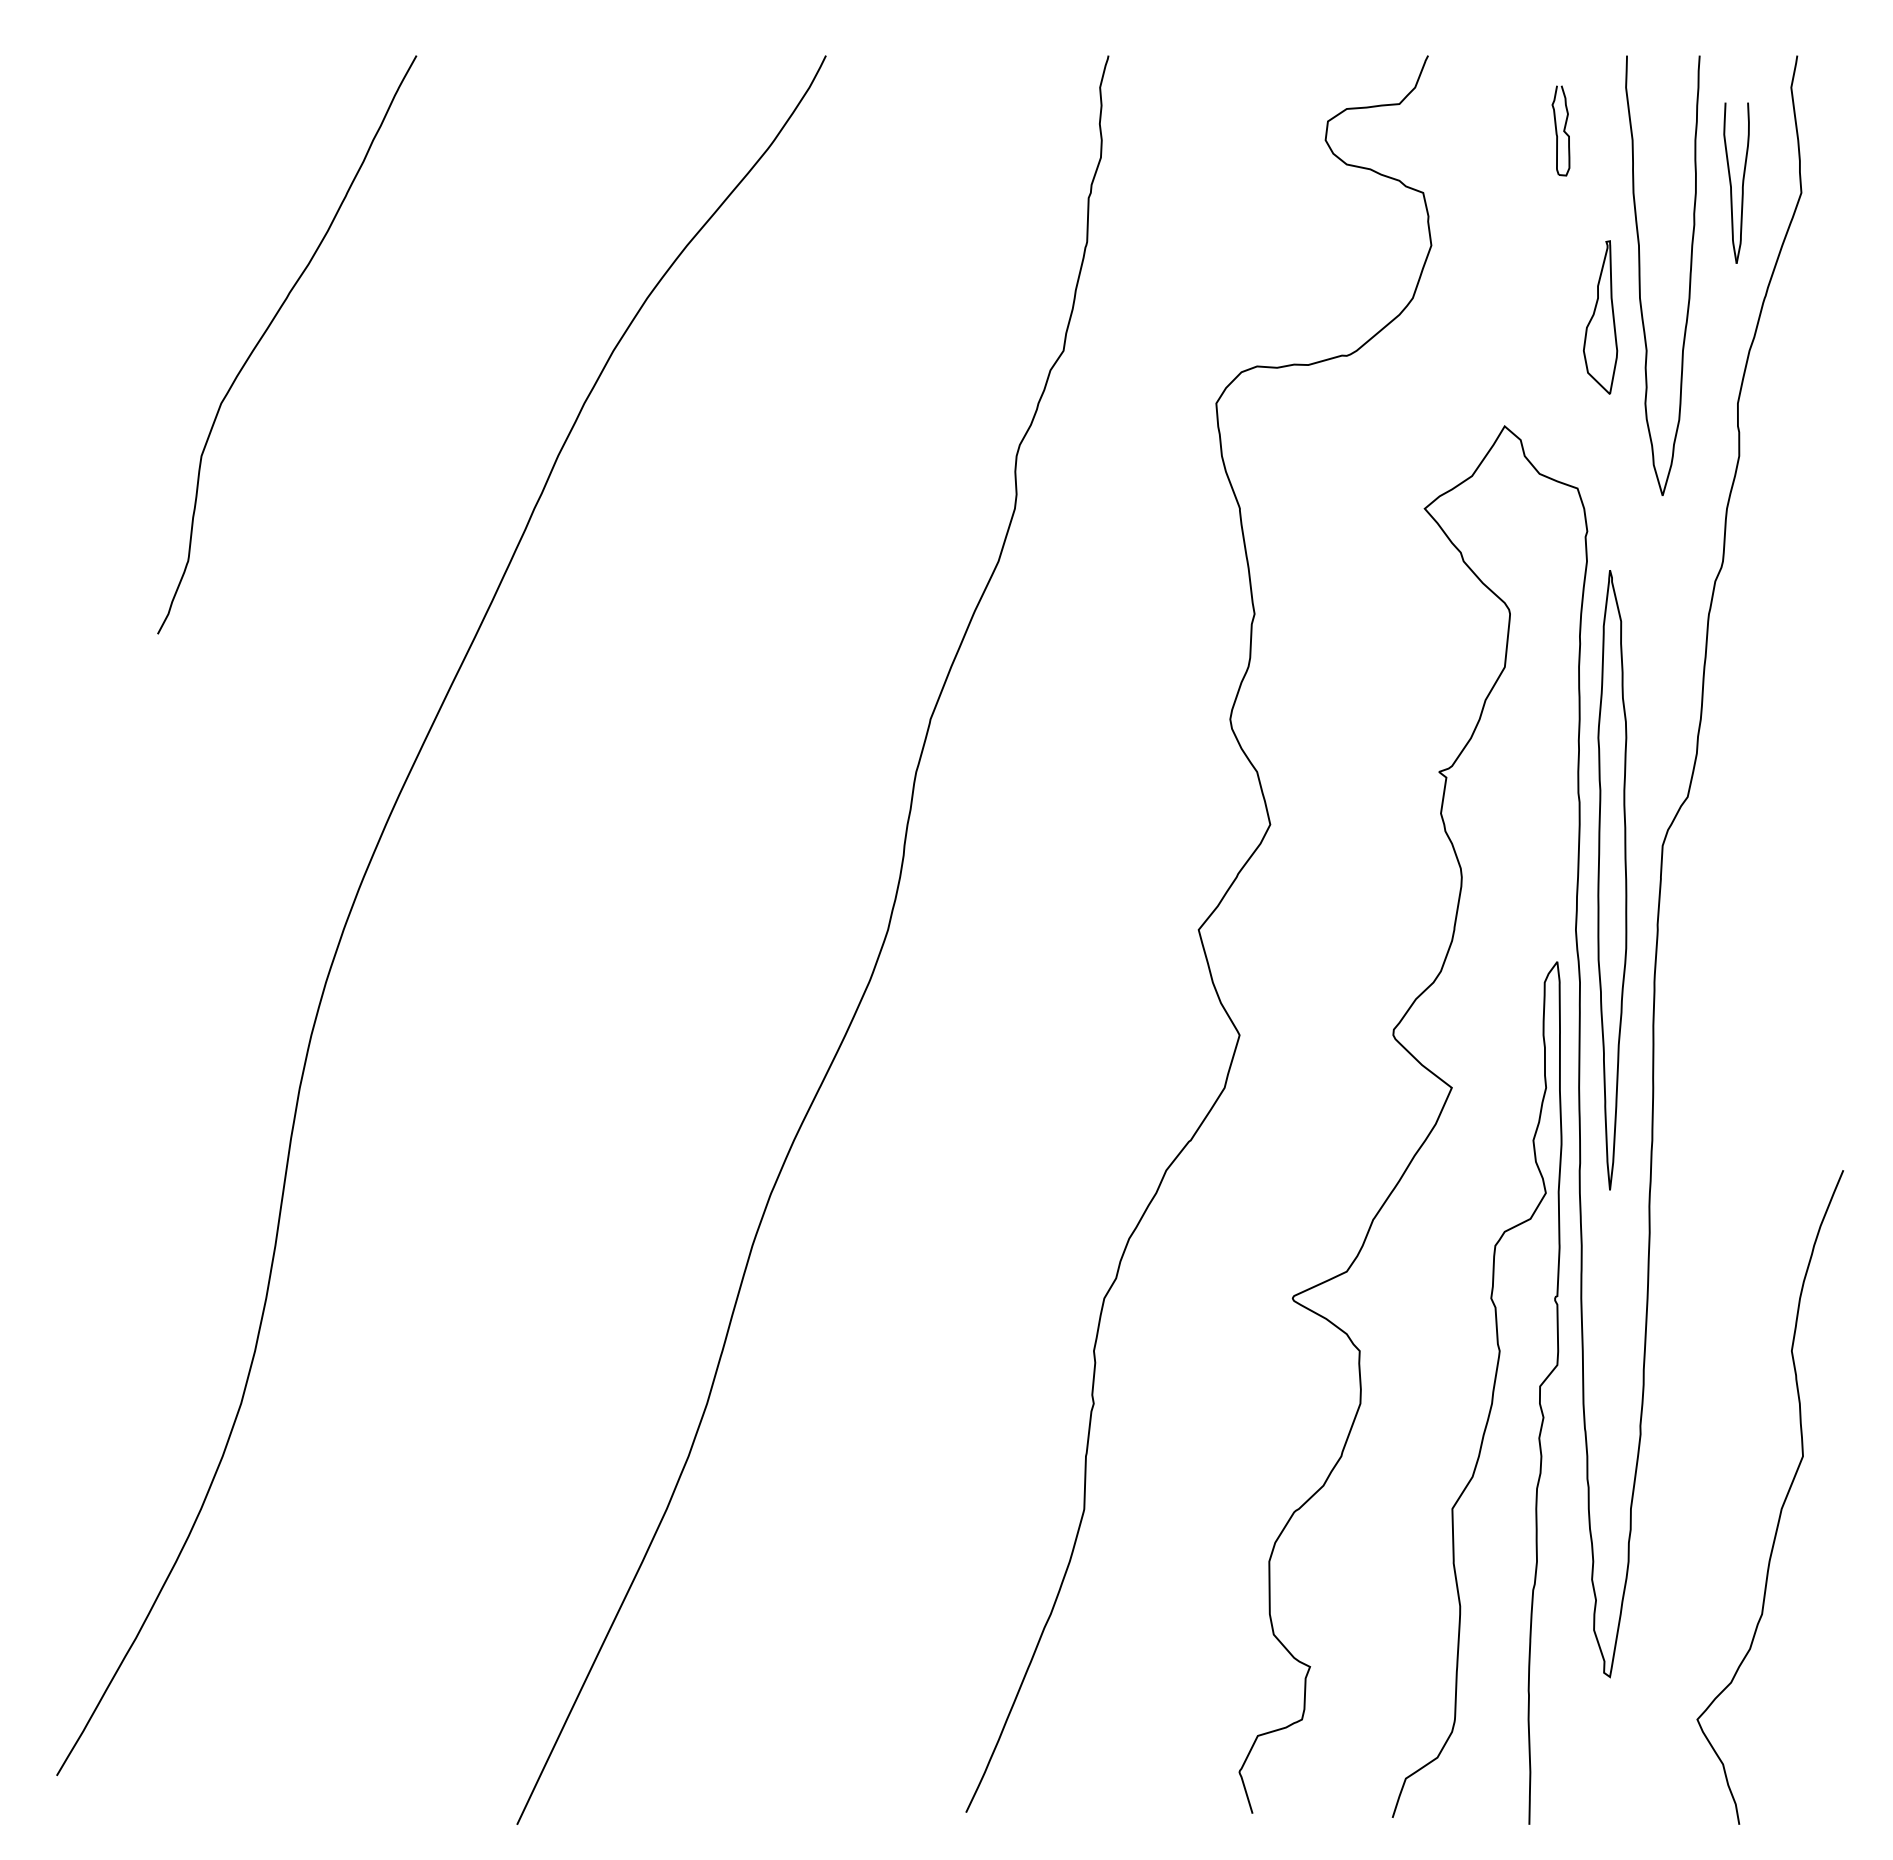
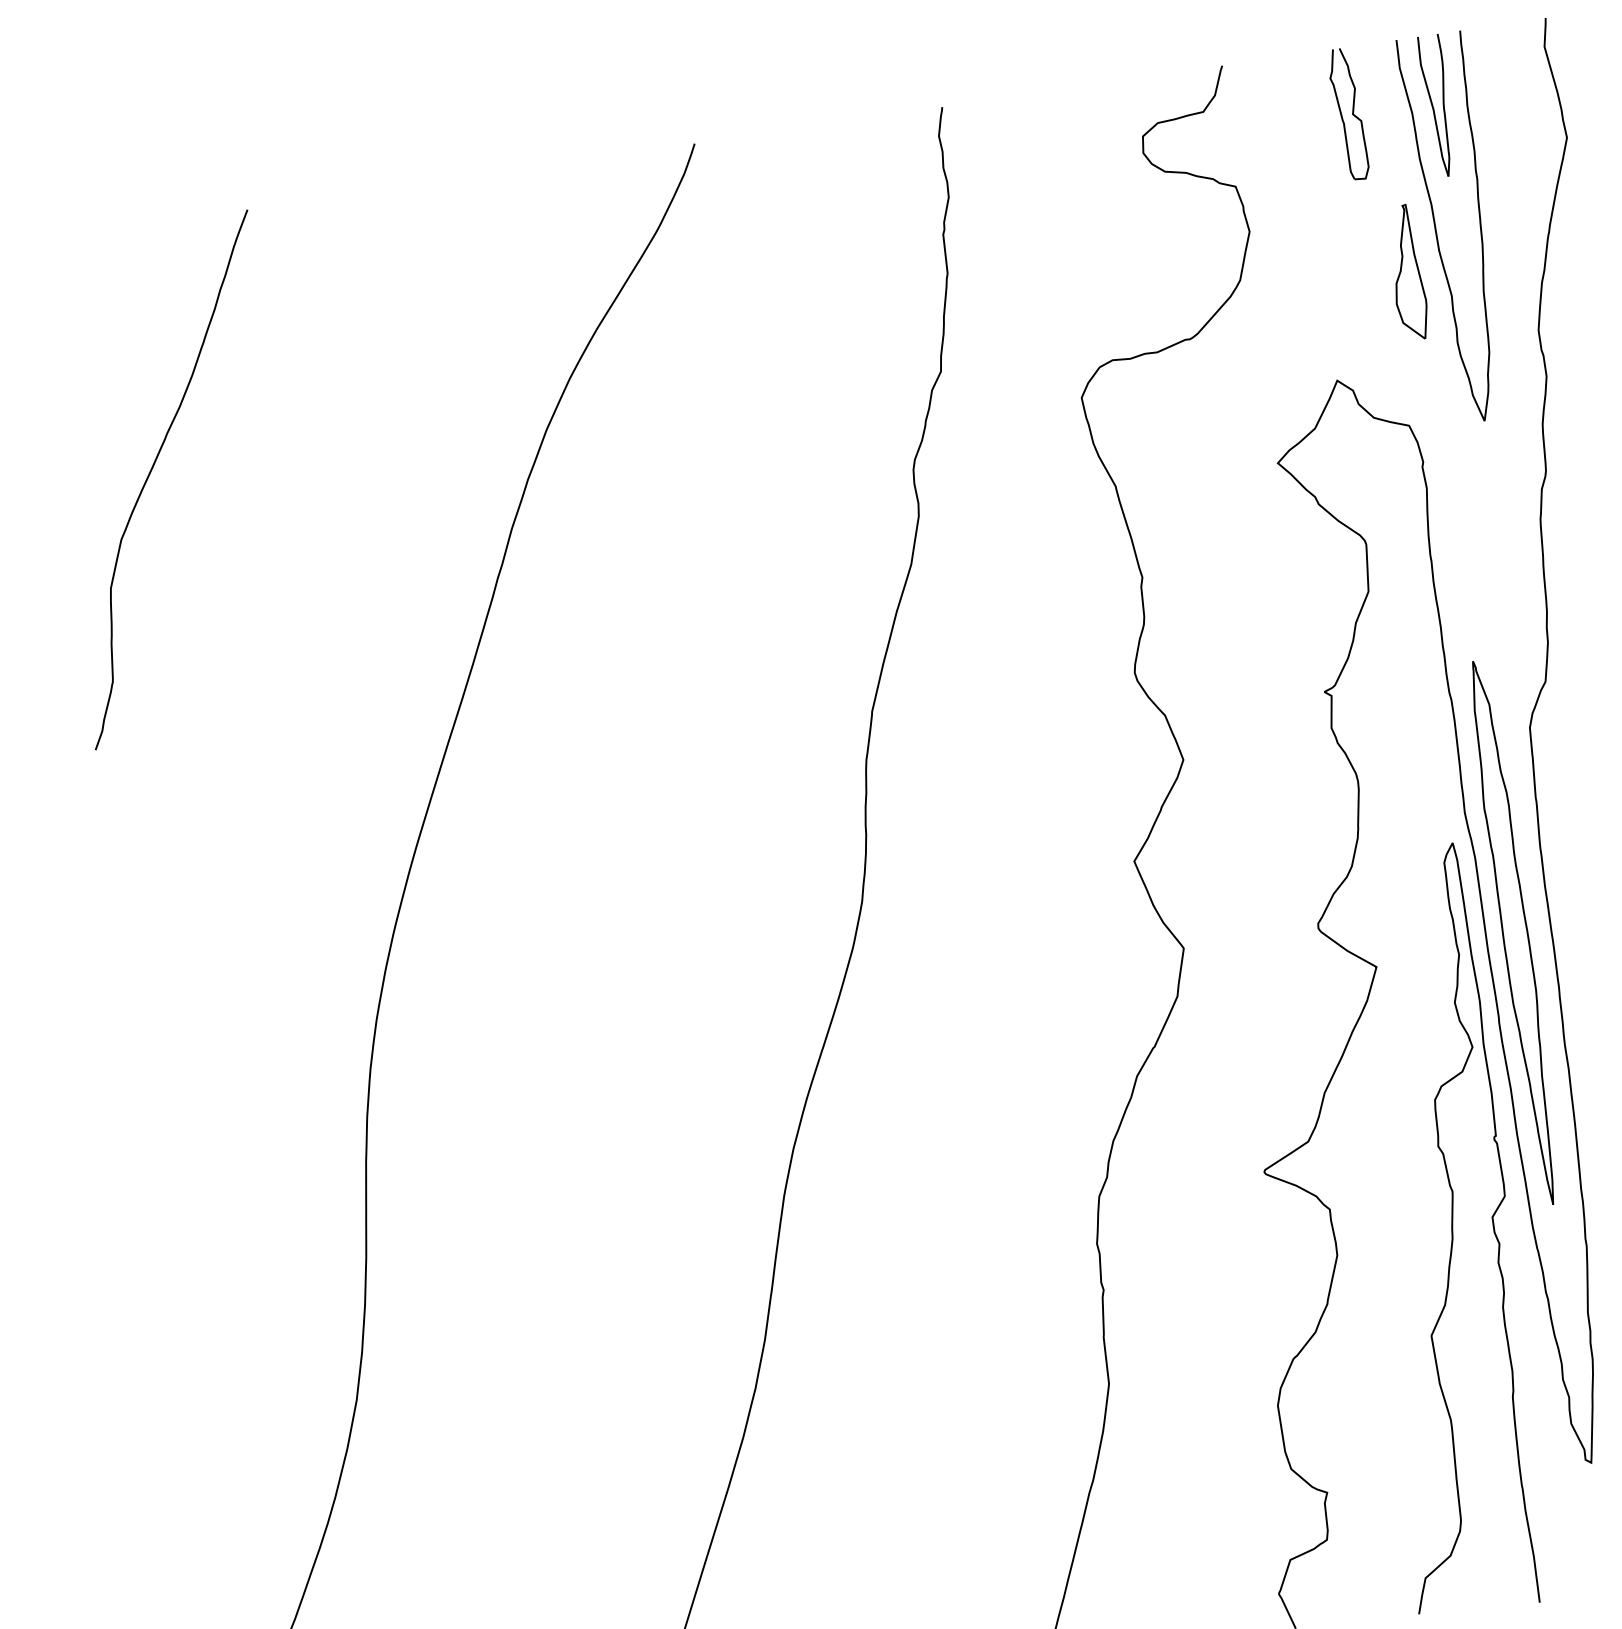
part: (1560, 130) -> (1347, 114), size x1.67
part: (1736, 182) -> (1437, 105), moved
curve: (266, 332) -> (151, 471), moved
part: (1612, 880) -> (1515, 932), moved

